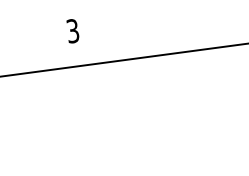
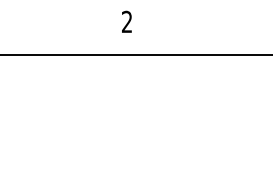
text: (73, 31) -> (127, 22), 3 -> 2

